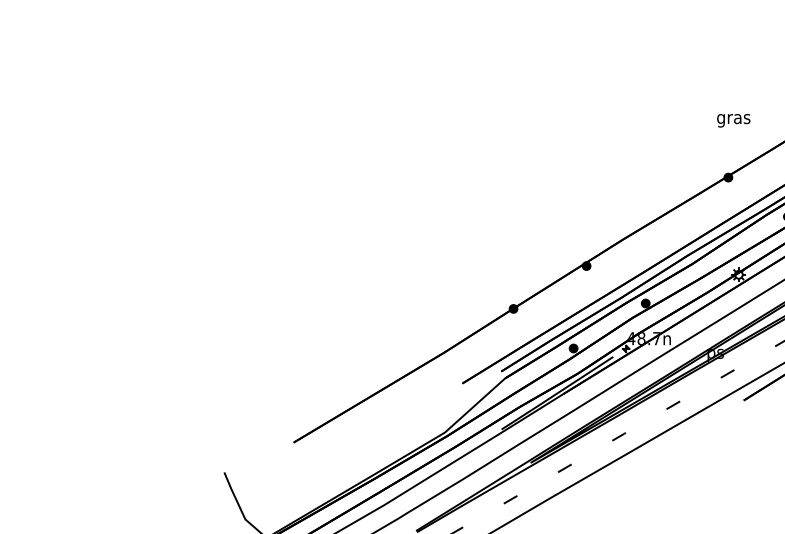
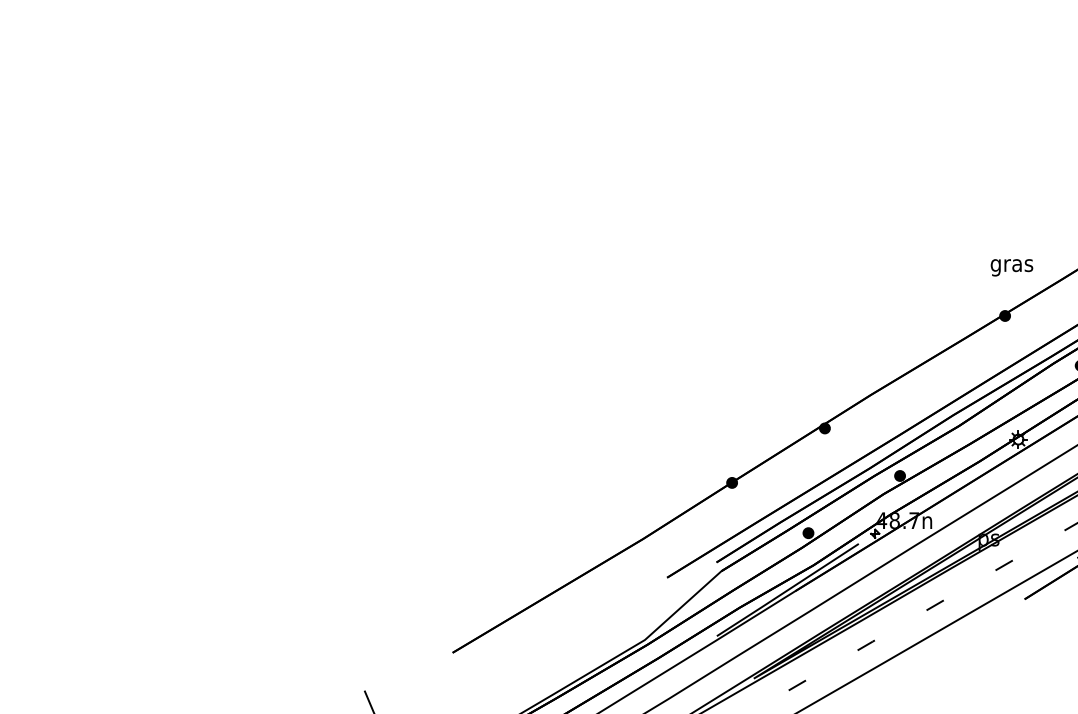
text: (733, 120) -> (1011, 267), moved

